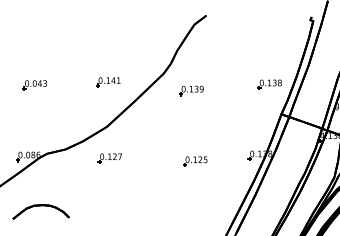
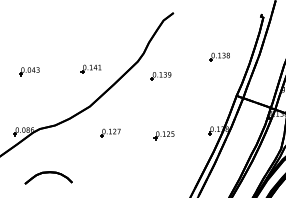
part: (269, 84) -> (219, 56), moved
part: (109, 157) -> (110, 132), moved
part: (40, 211) -> (48, 177), moved

